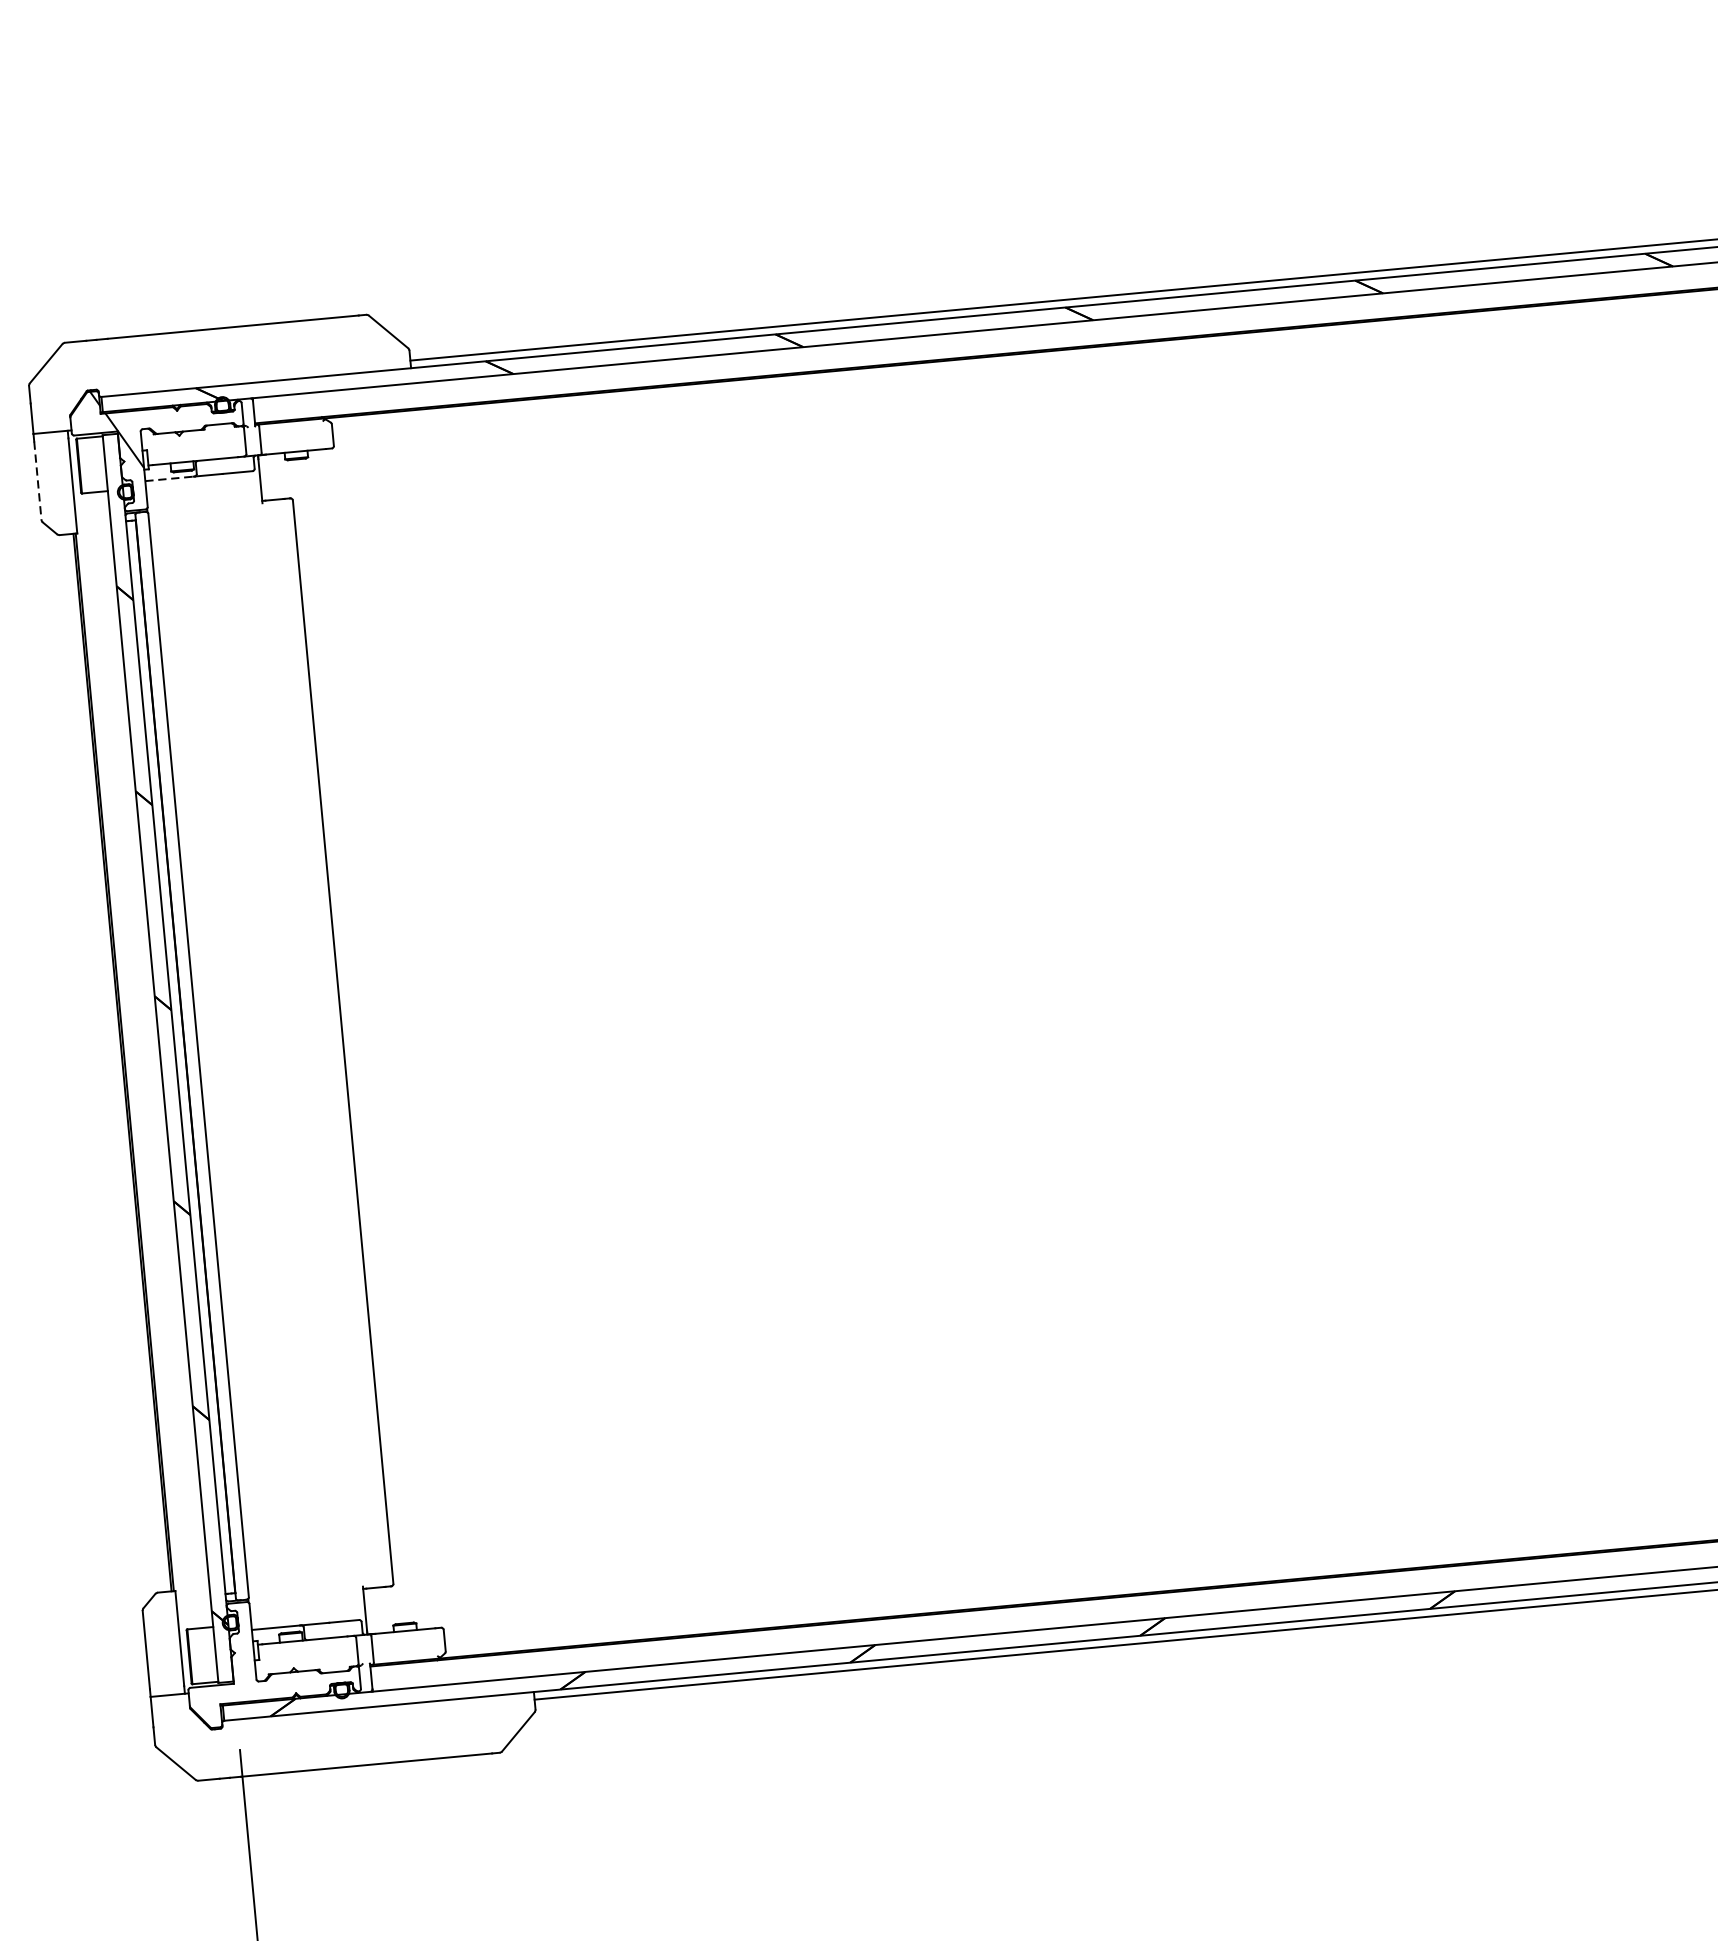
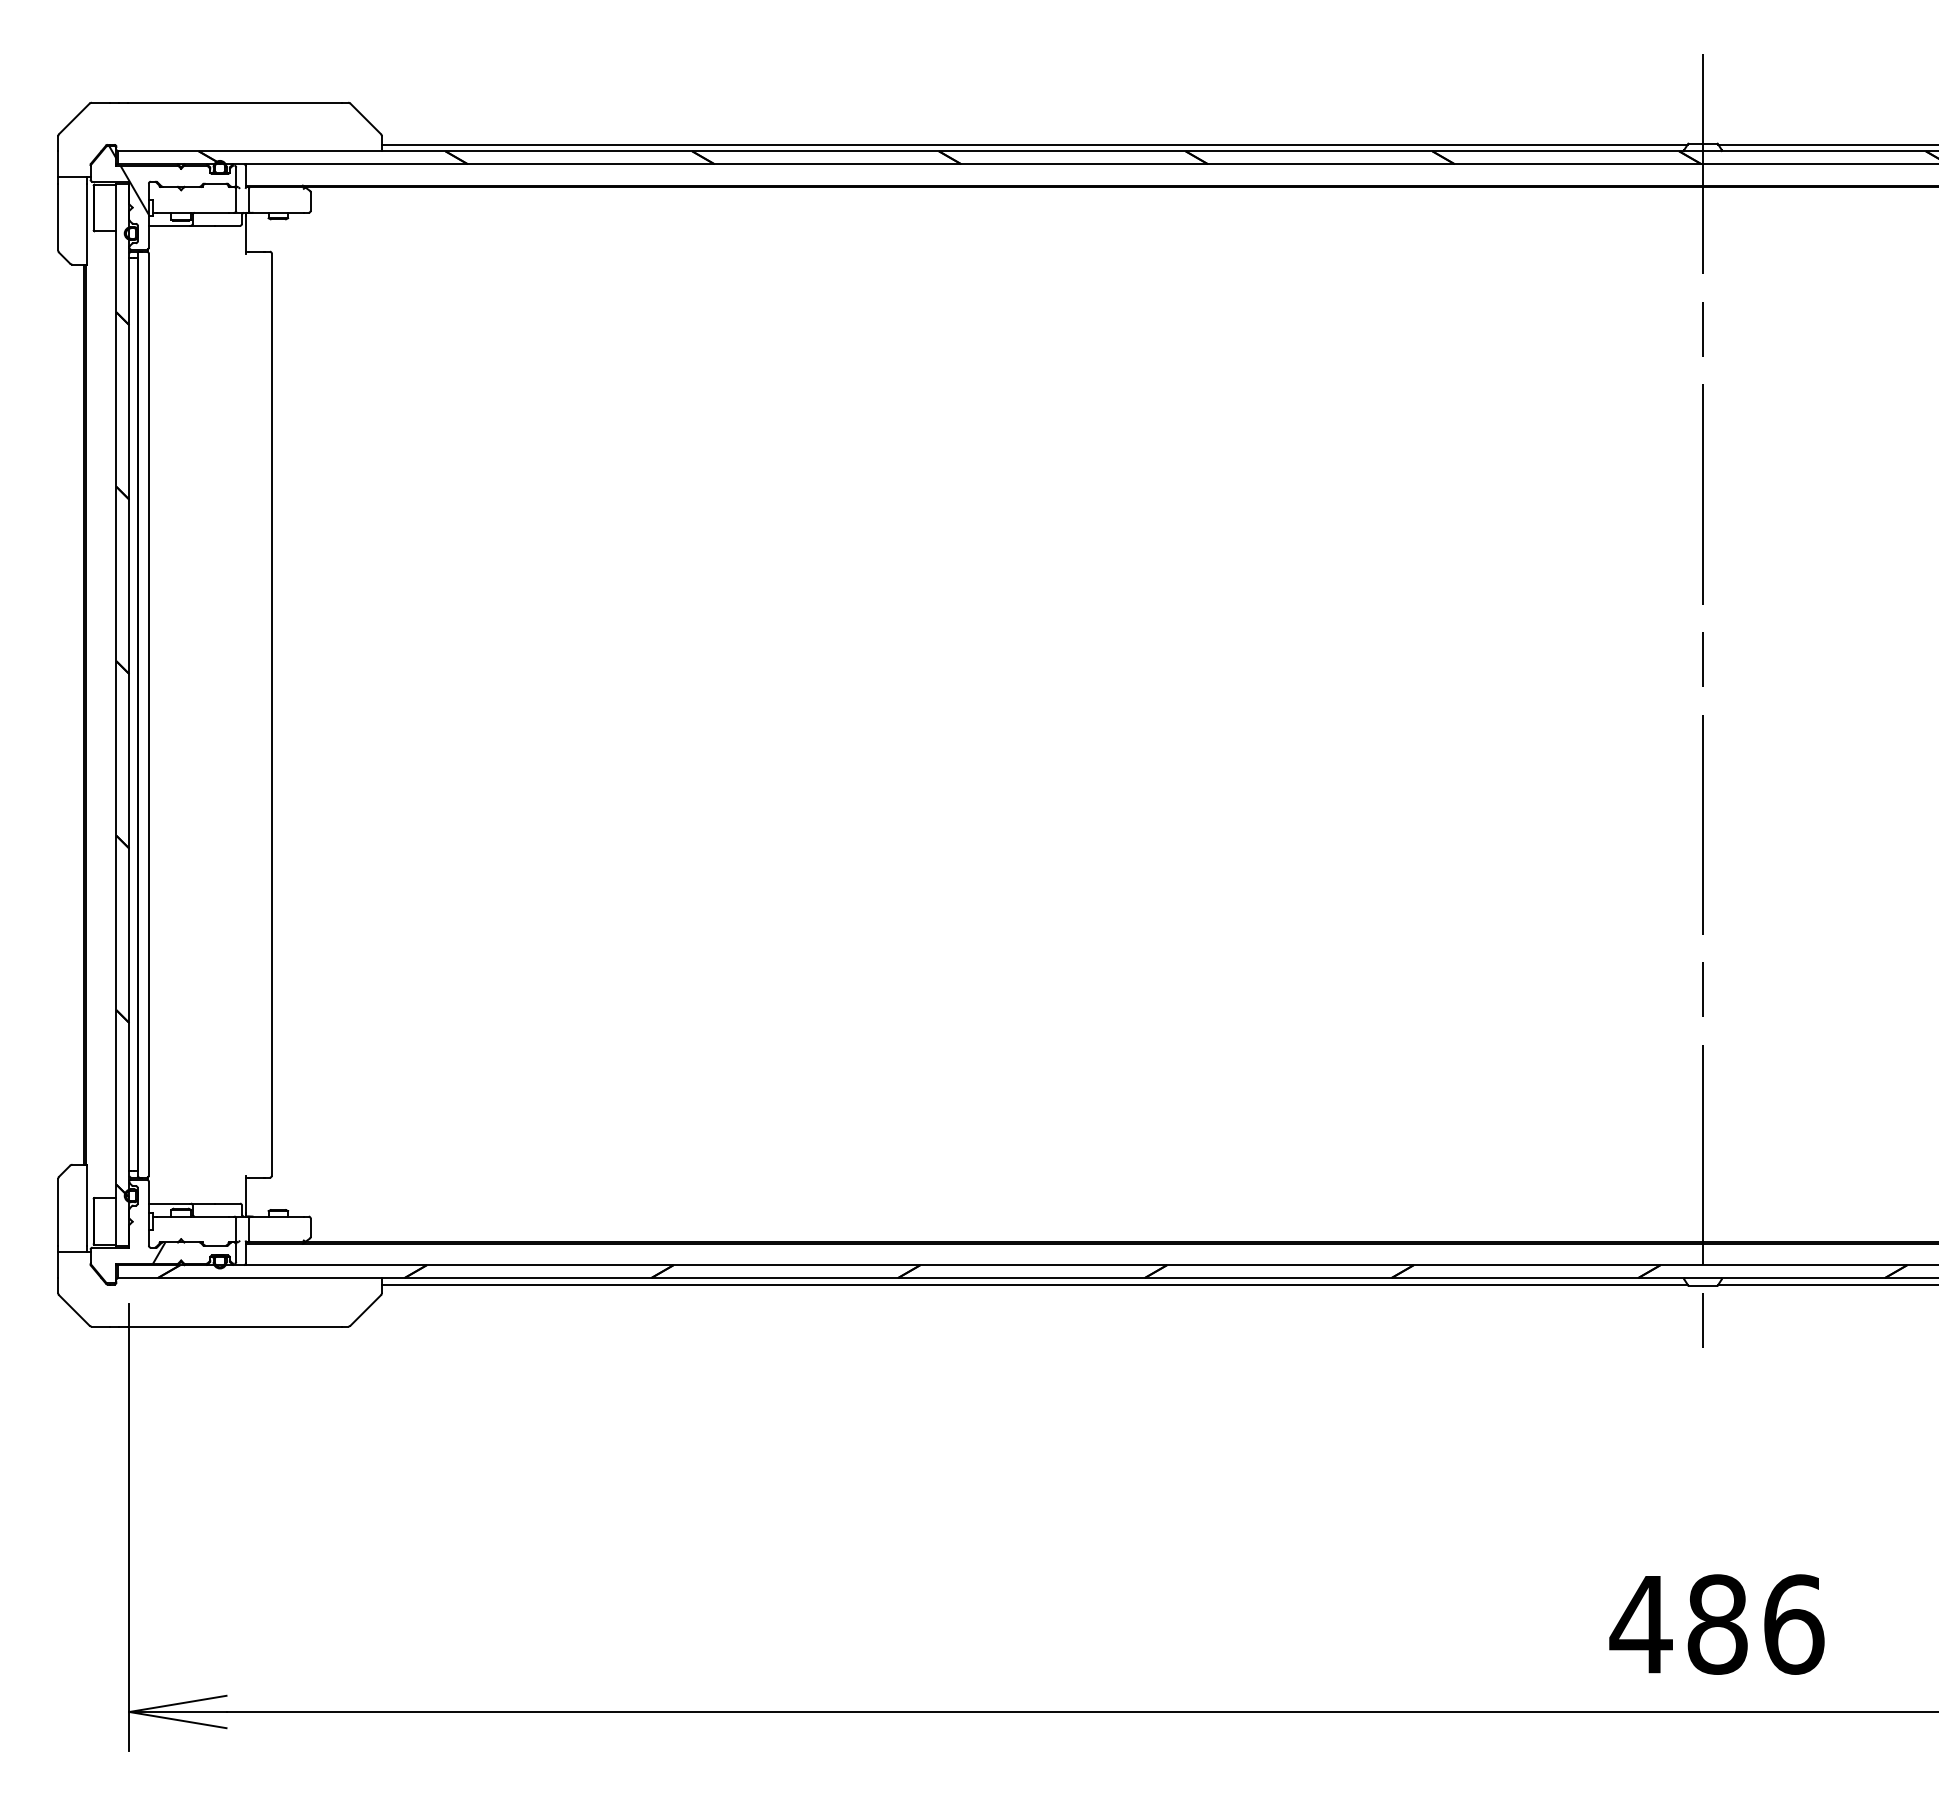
line: (169, 478) -> (169, 225), dashed -> solid
line: (38, 481) -> (58, 217), dashed -> solid
hatch: (269, 1686) -> (159, 1252), added

